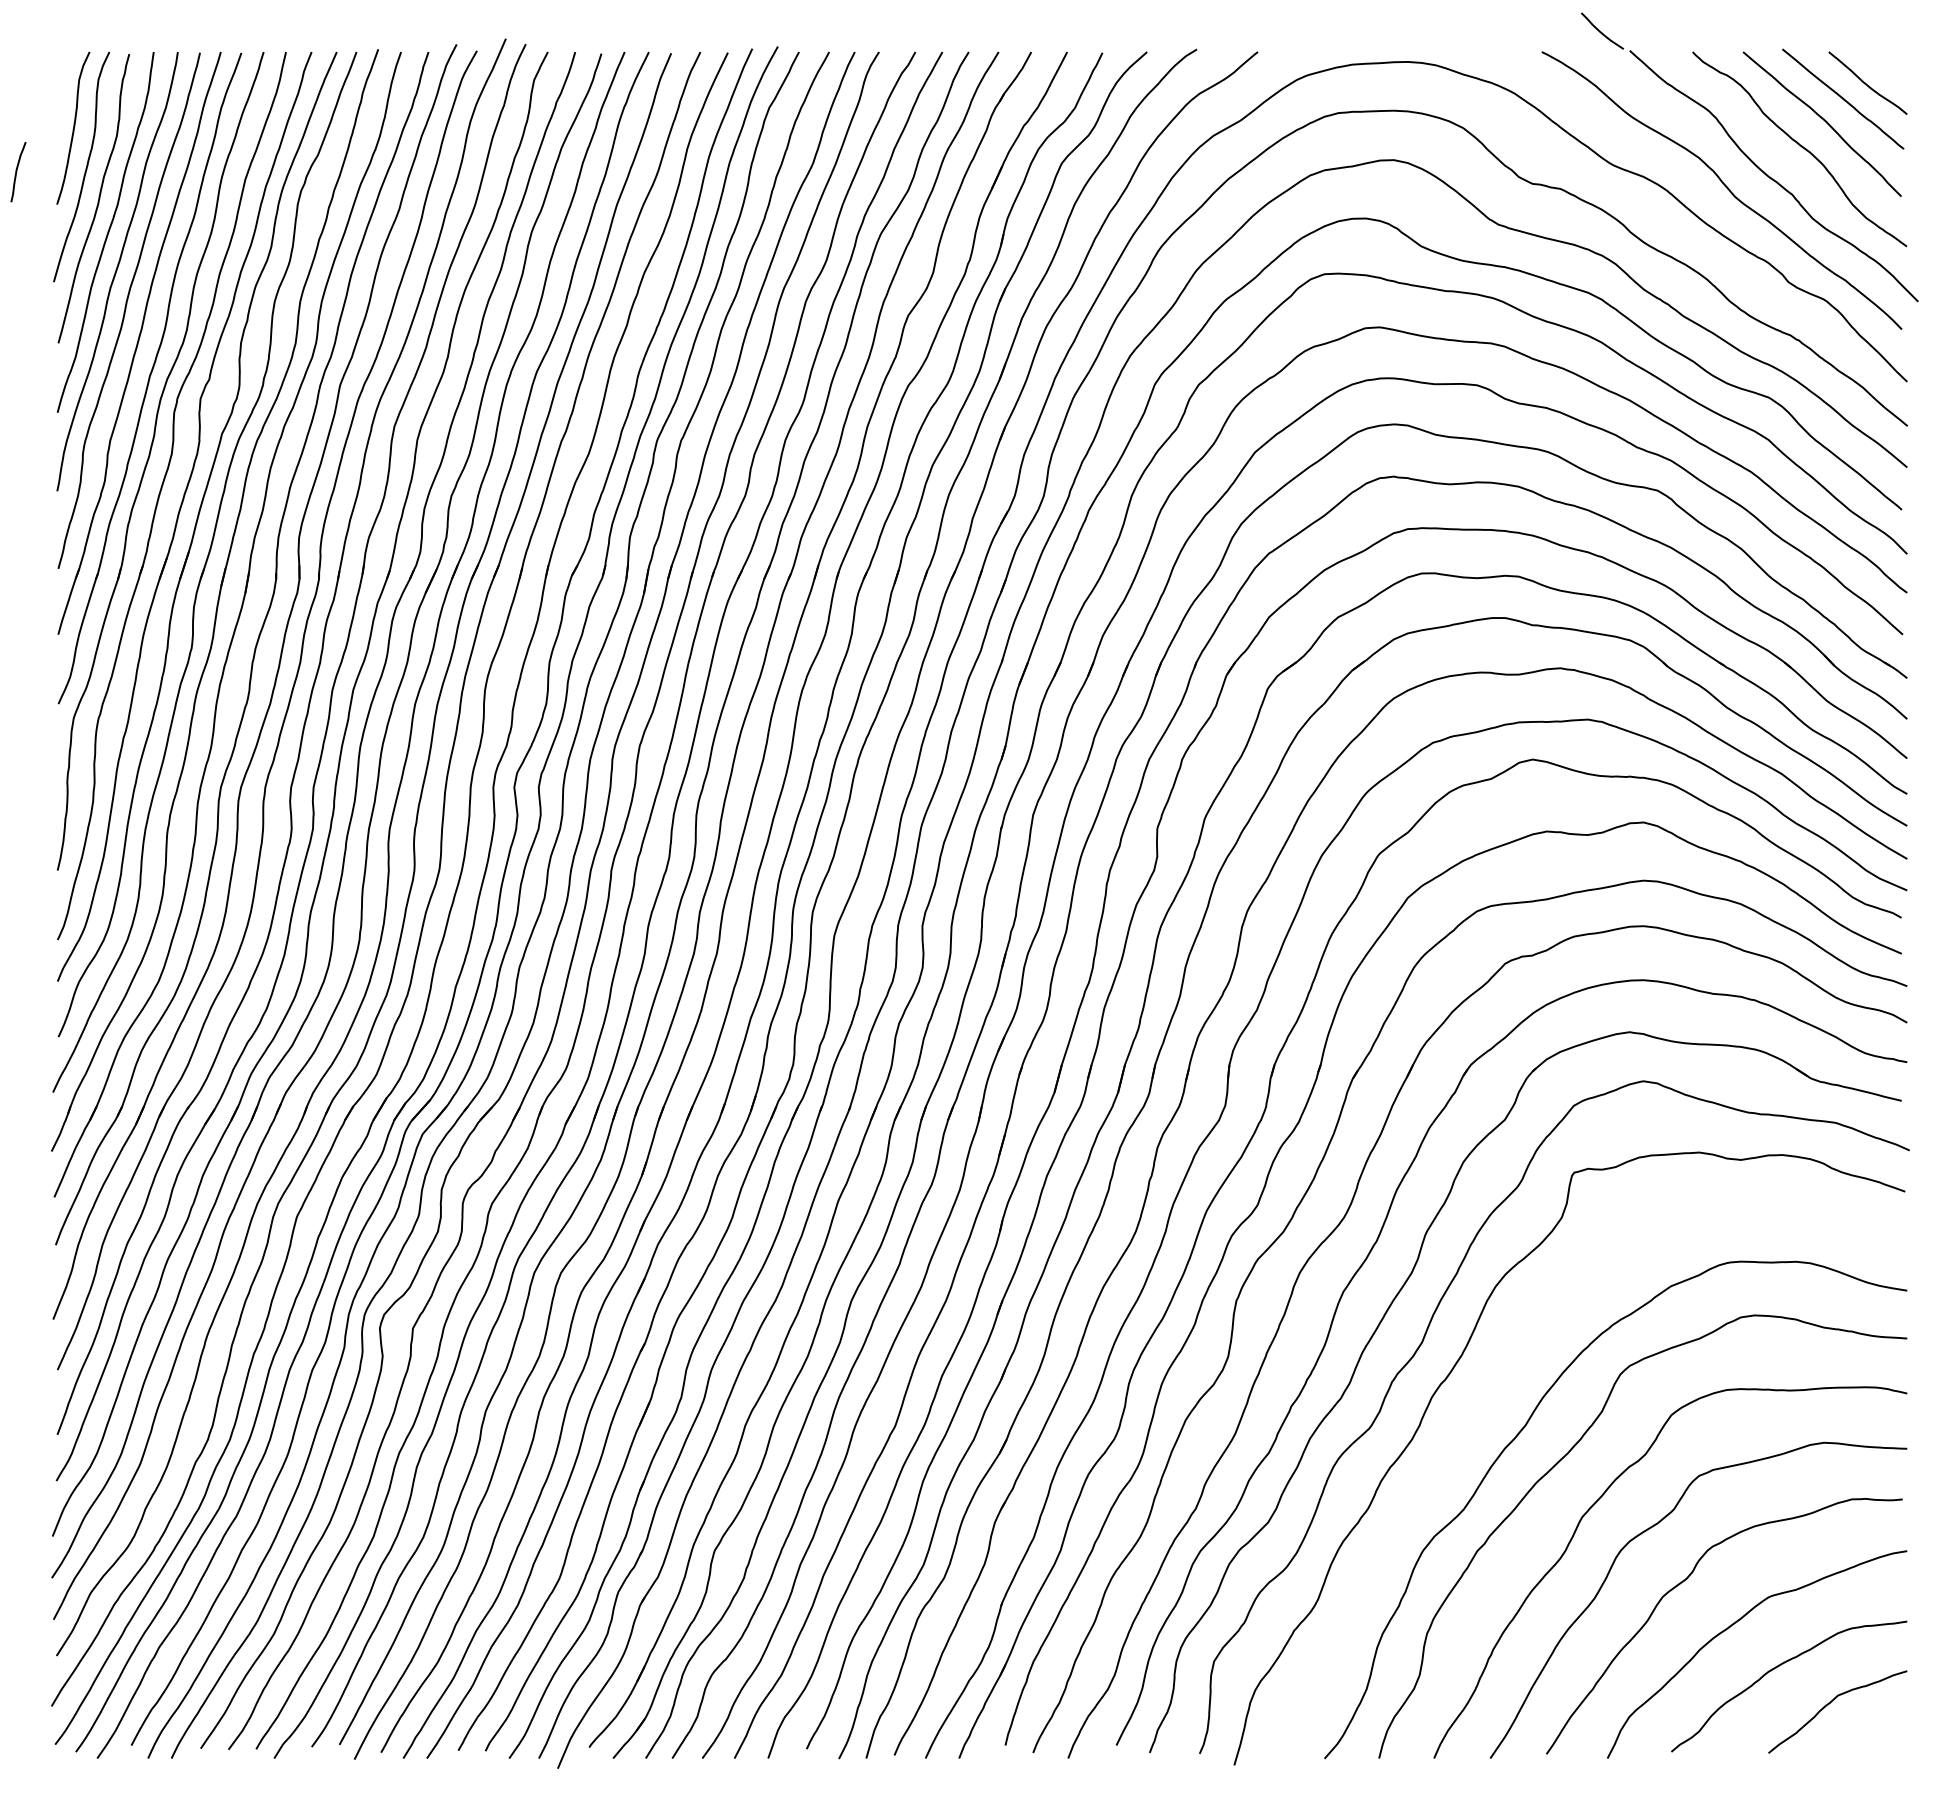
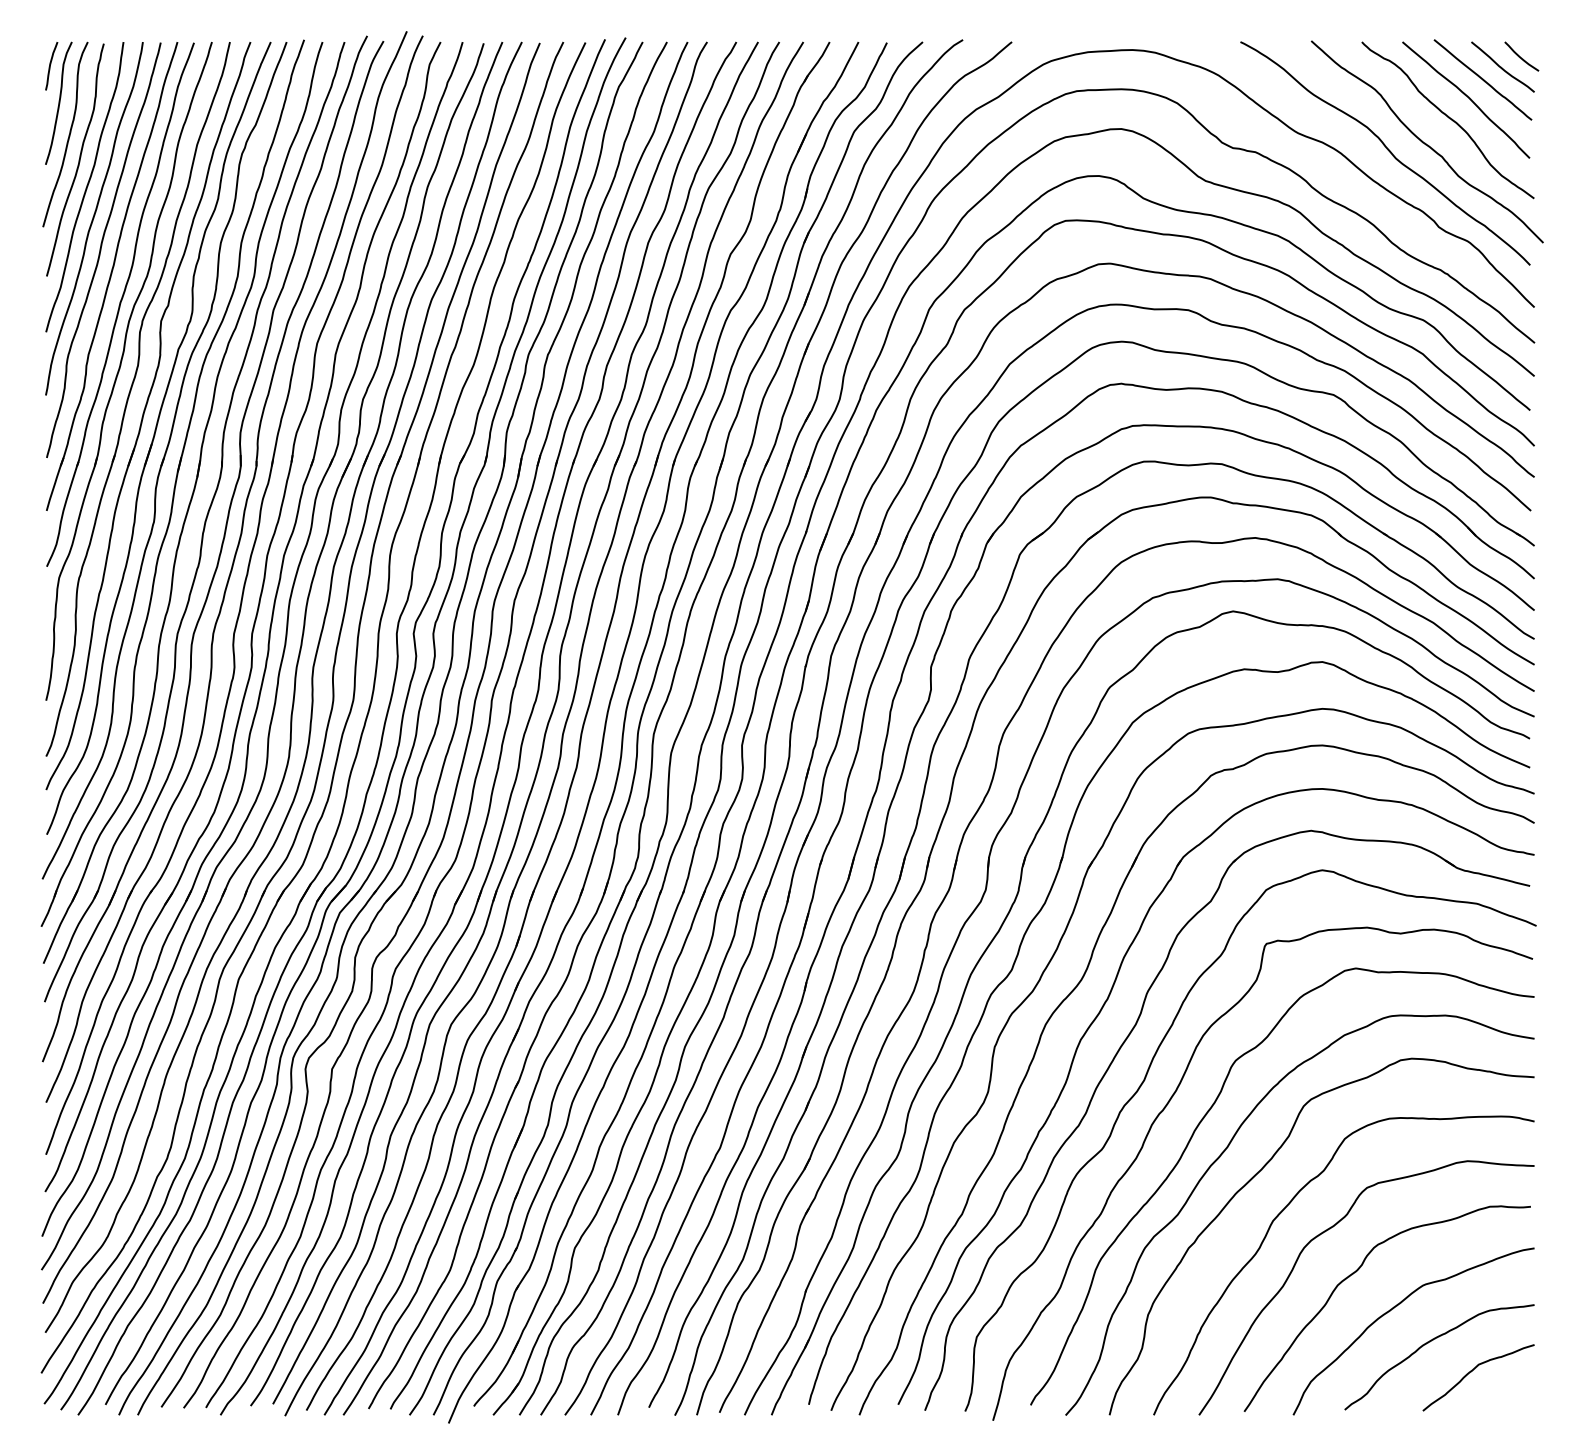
curve: (1601, 31) -> (1521, 56), moved
curve: (17, 172) -> (50, 66), moved
curve: (1479, 1418) -> (1190, 1141), added

